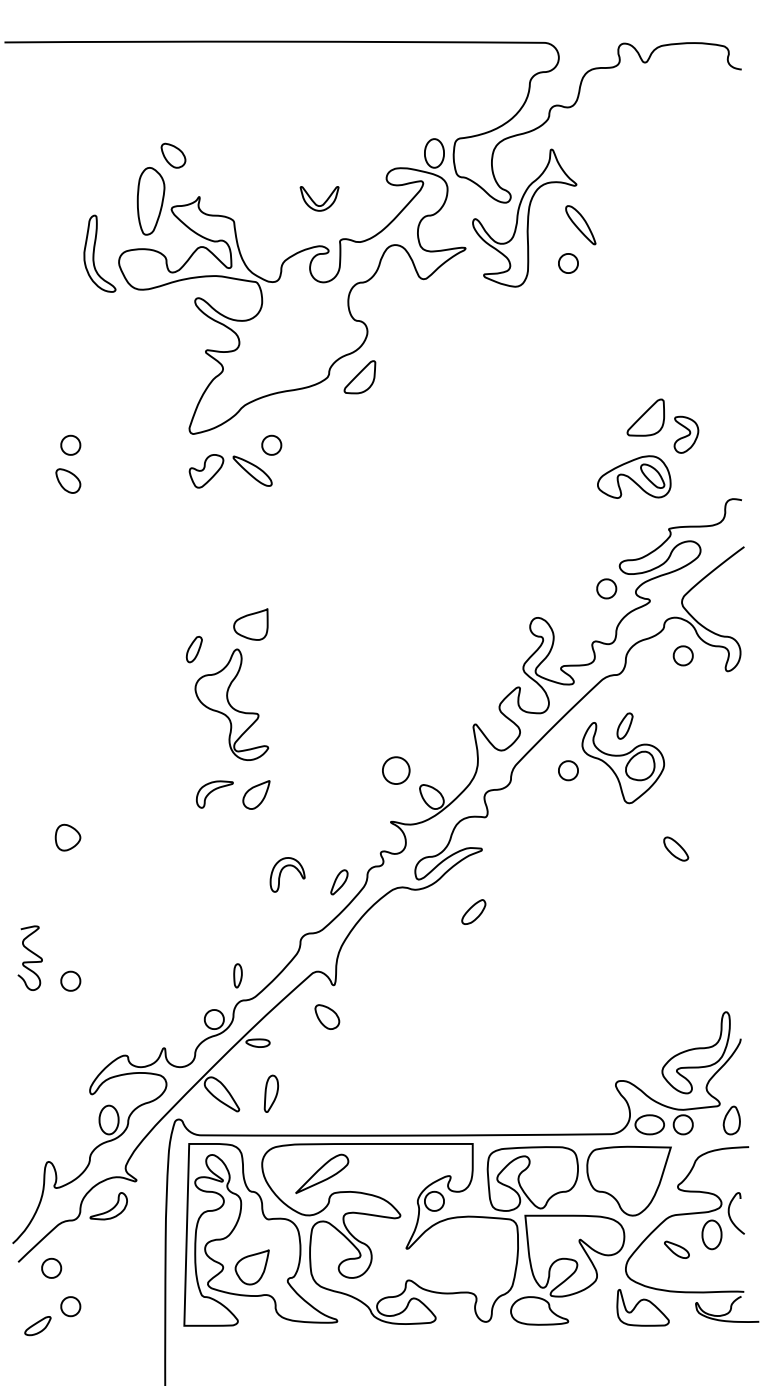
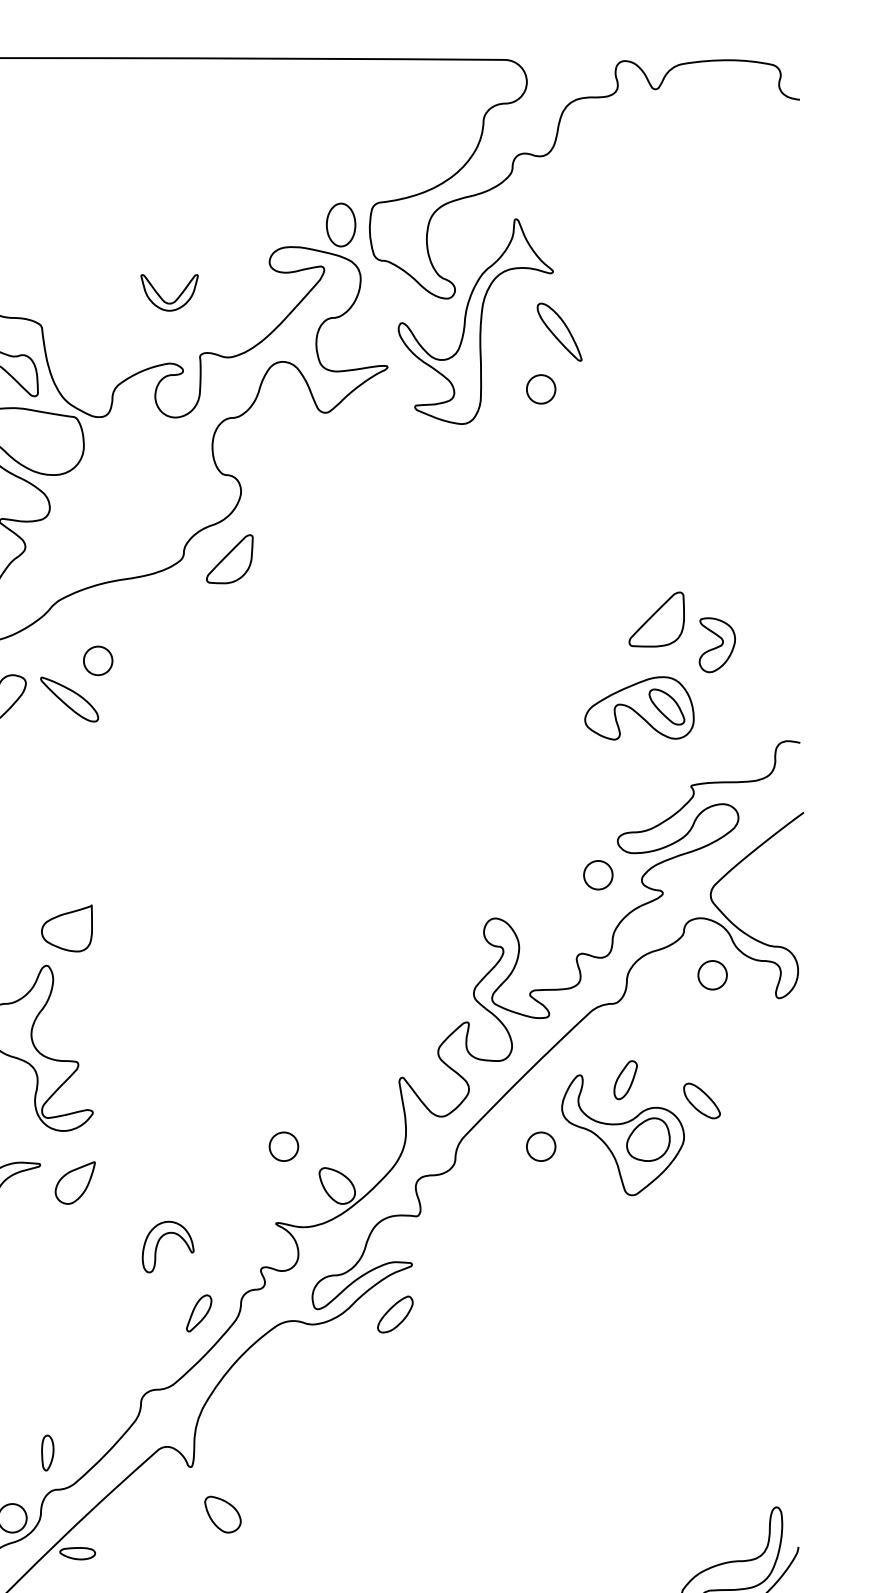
part: (395, 770) -> (282, 1146), size x0.71
part: (676, 848) -> (702, 1100), moved
part: (281, 873) -> (158, 1244), moved
part: (473, 911) -> (394, 1313), moved
part: (327, 1016) -> (223, 1513), moved

